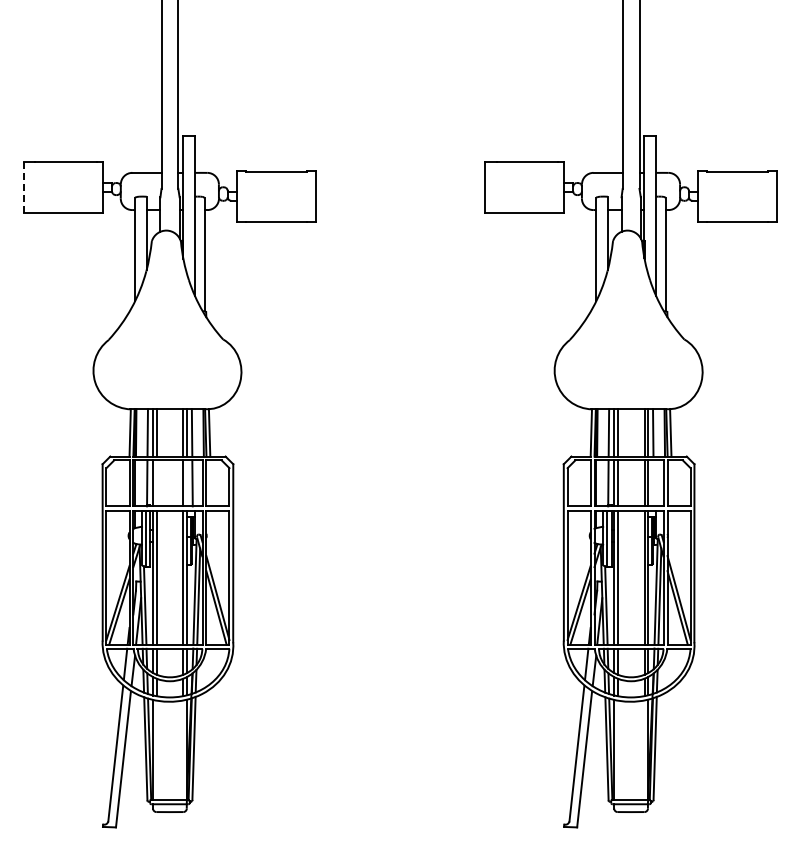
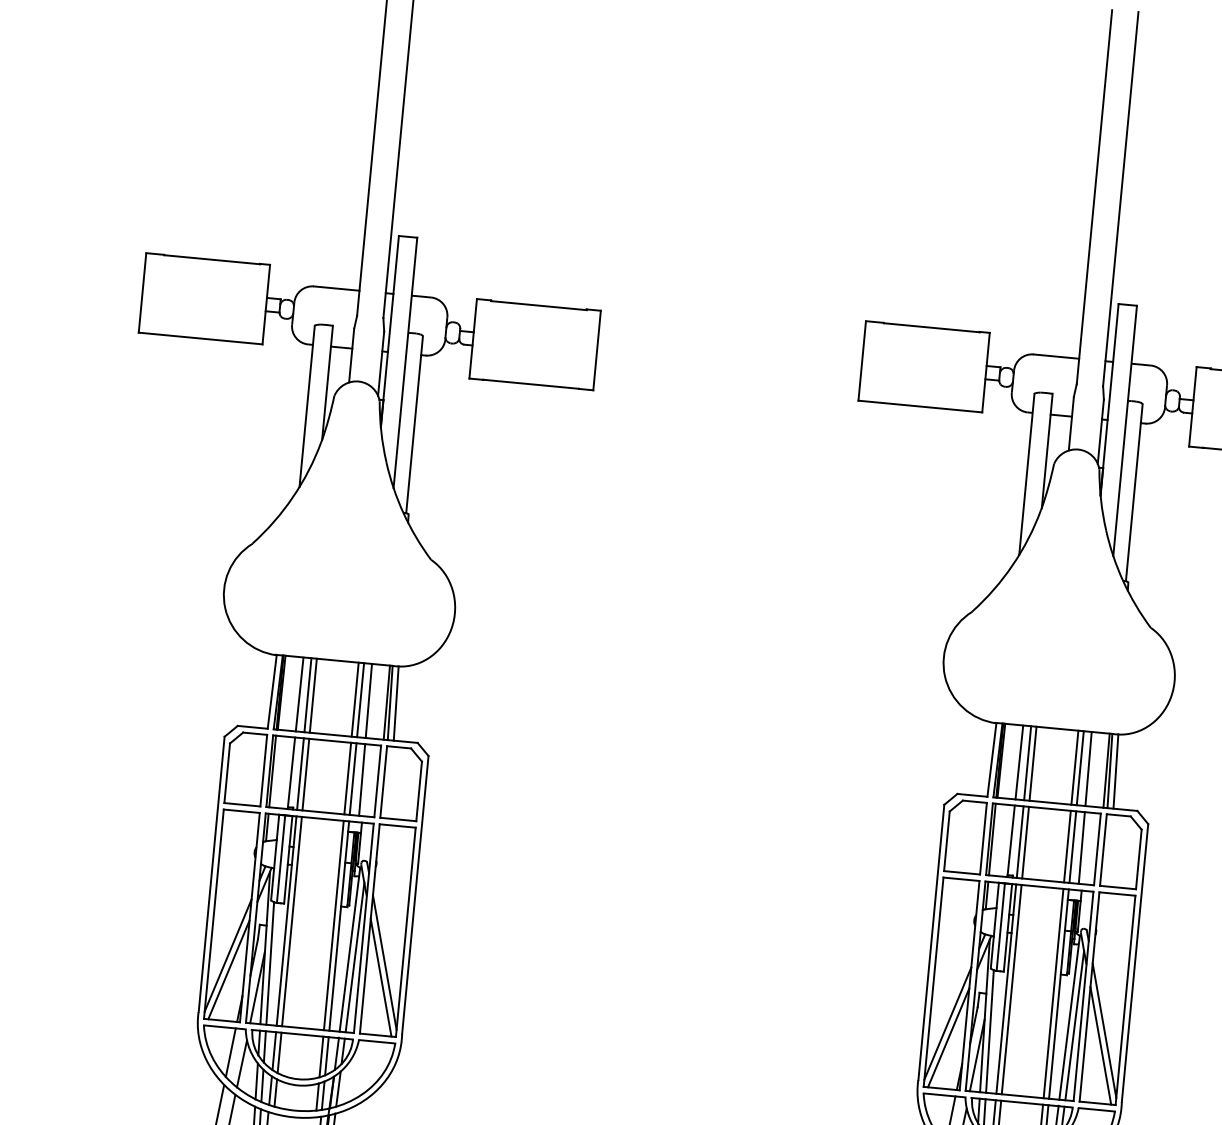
line: (23, 187) -> (141, 293), dashed -> solid
line: (156, 483) -> (305, 774), added
line: (186, 483) -> (352, 779), added
line: (653, 483) -> (1081, 848), added

